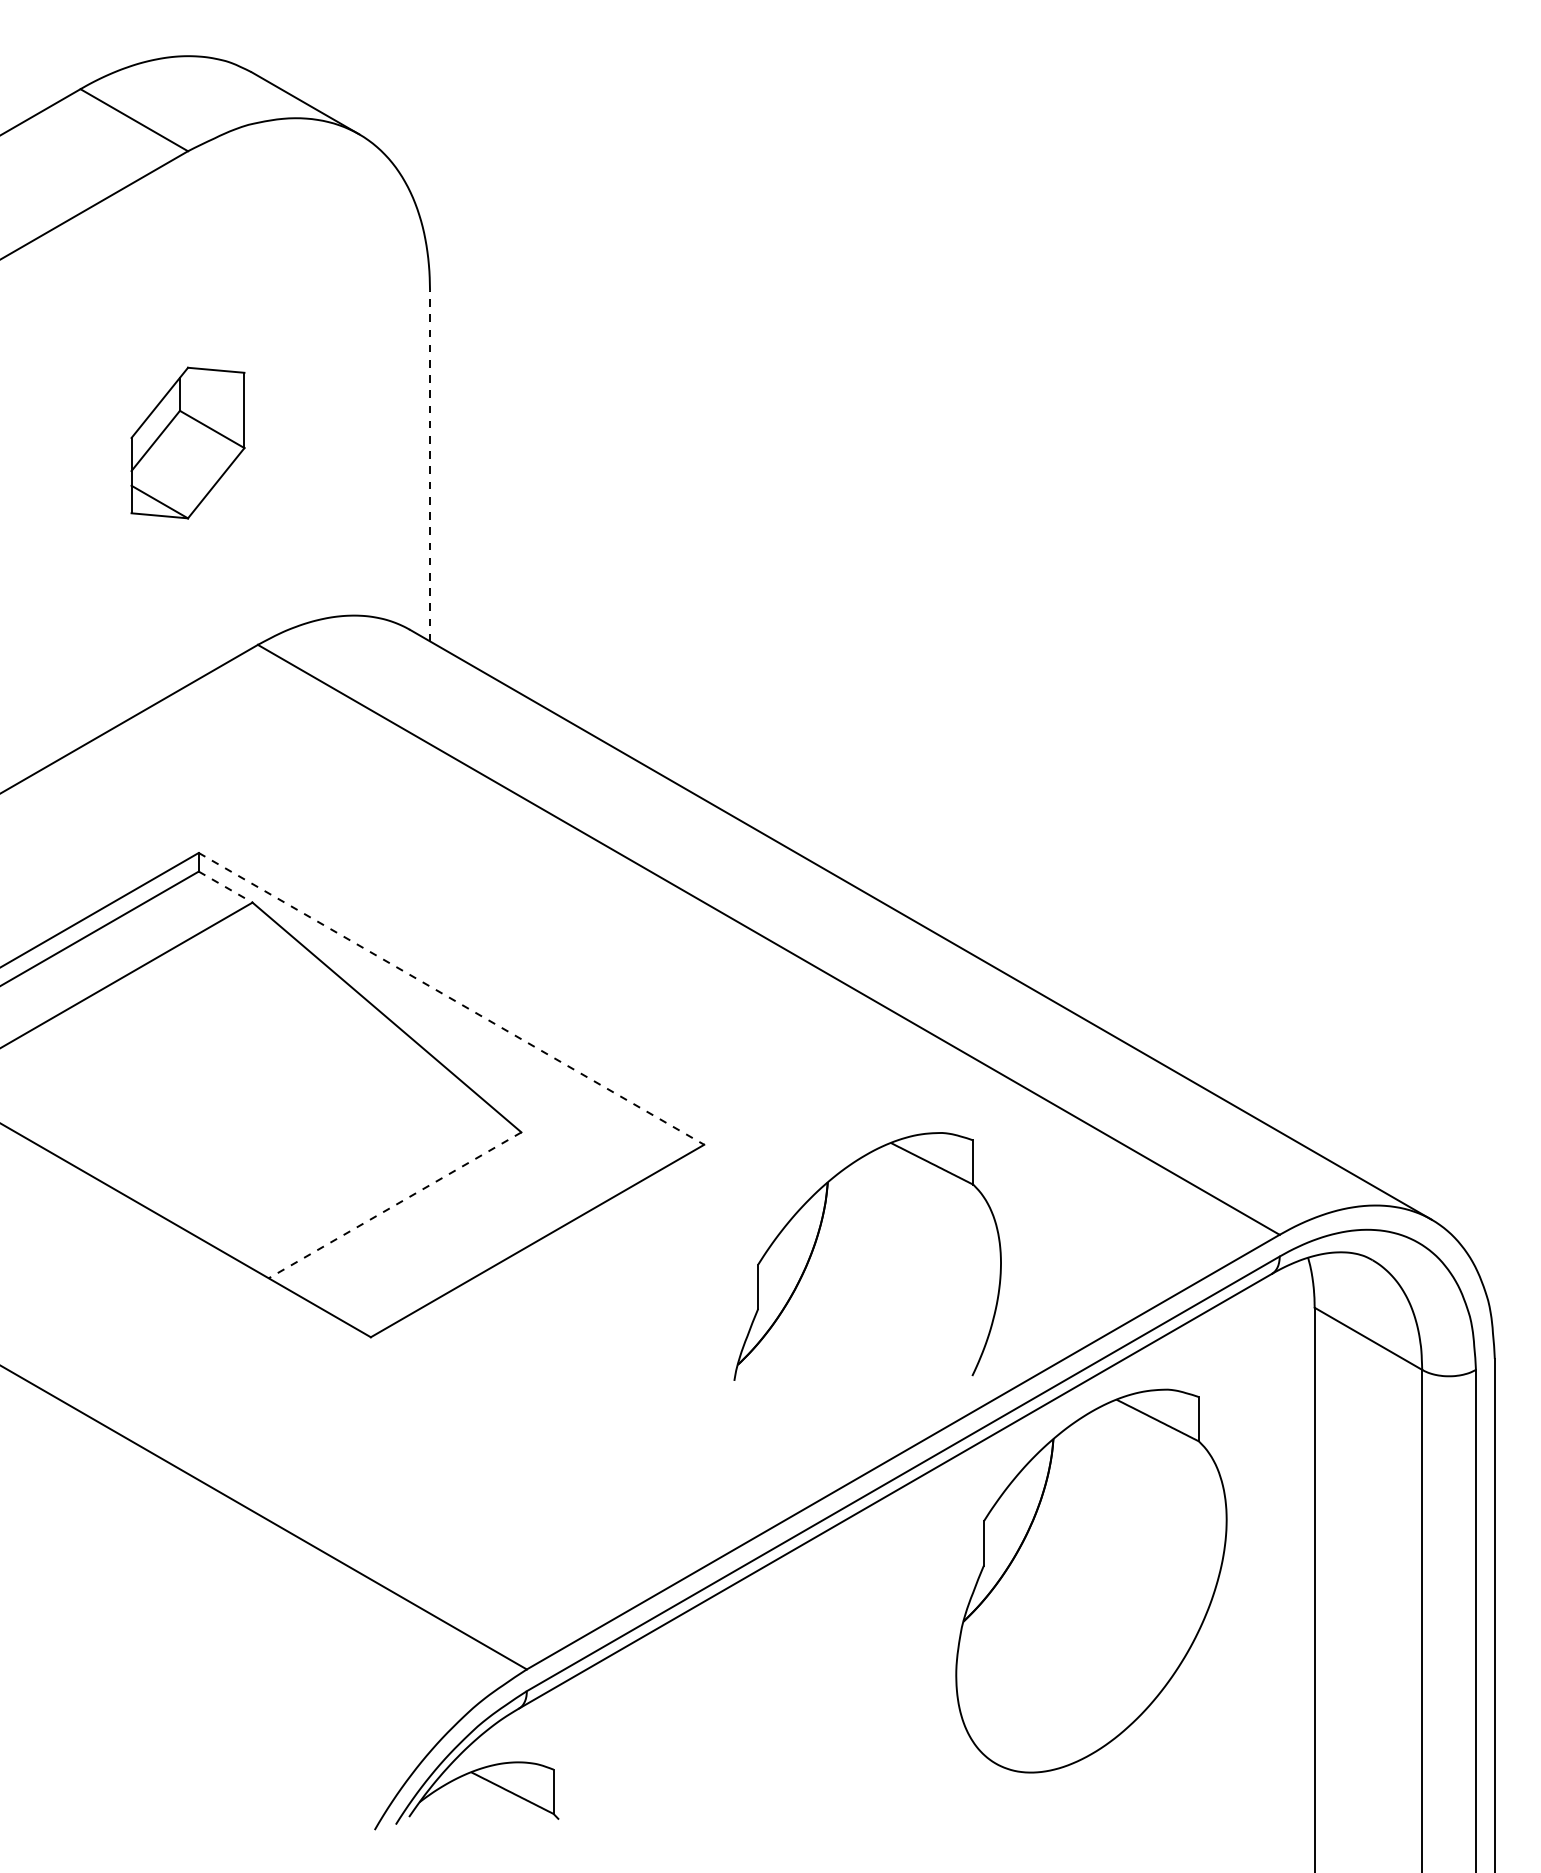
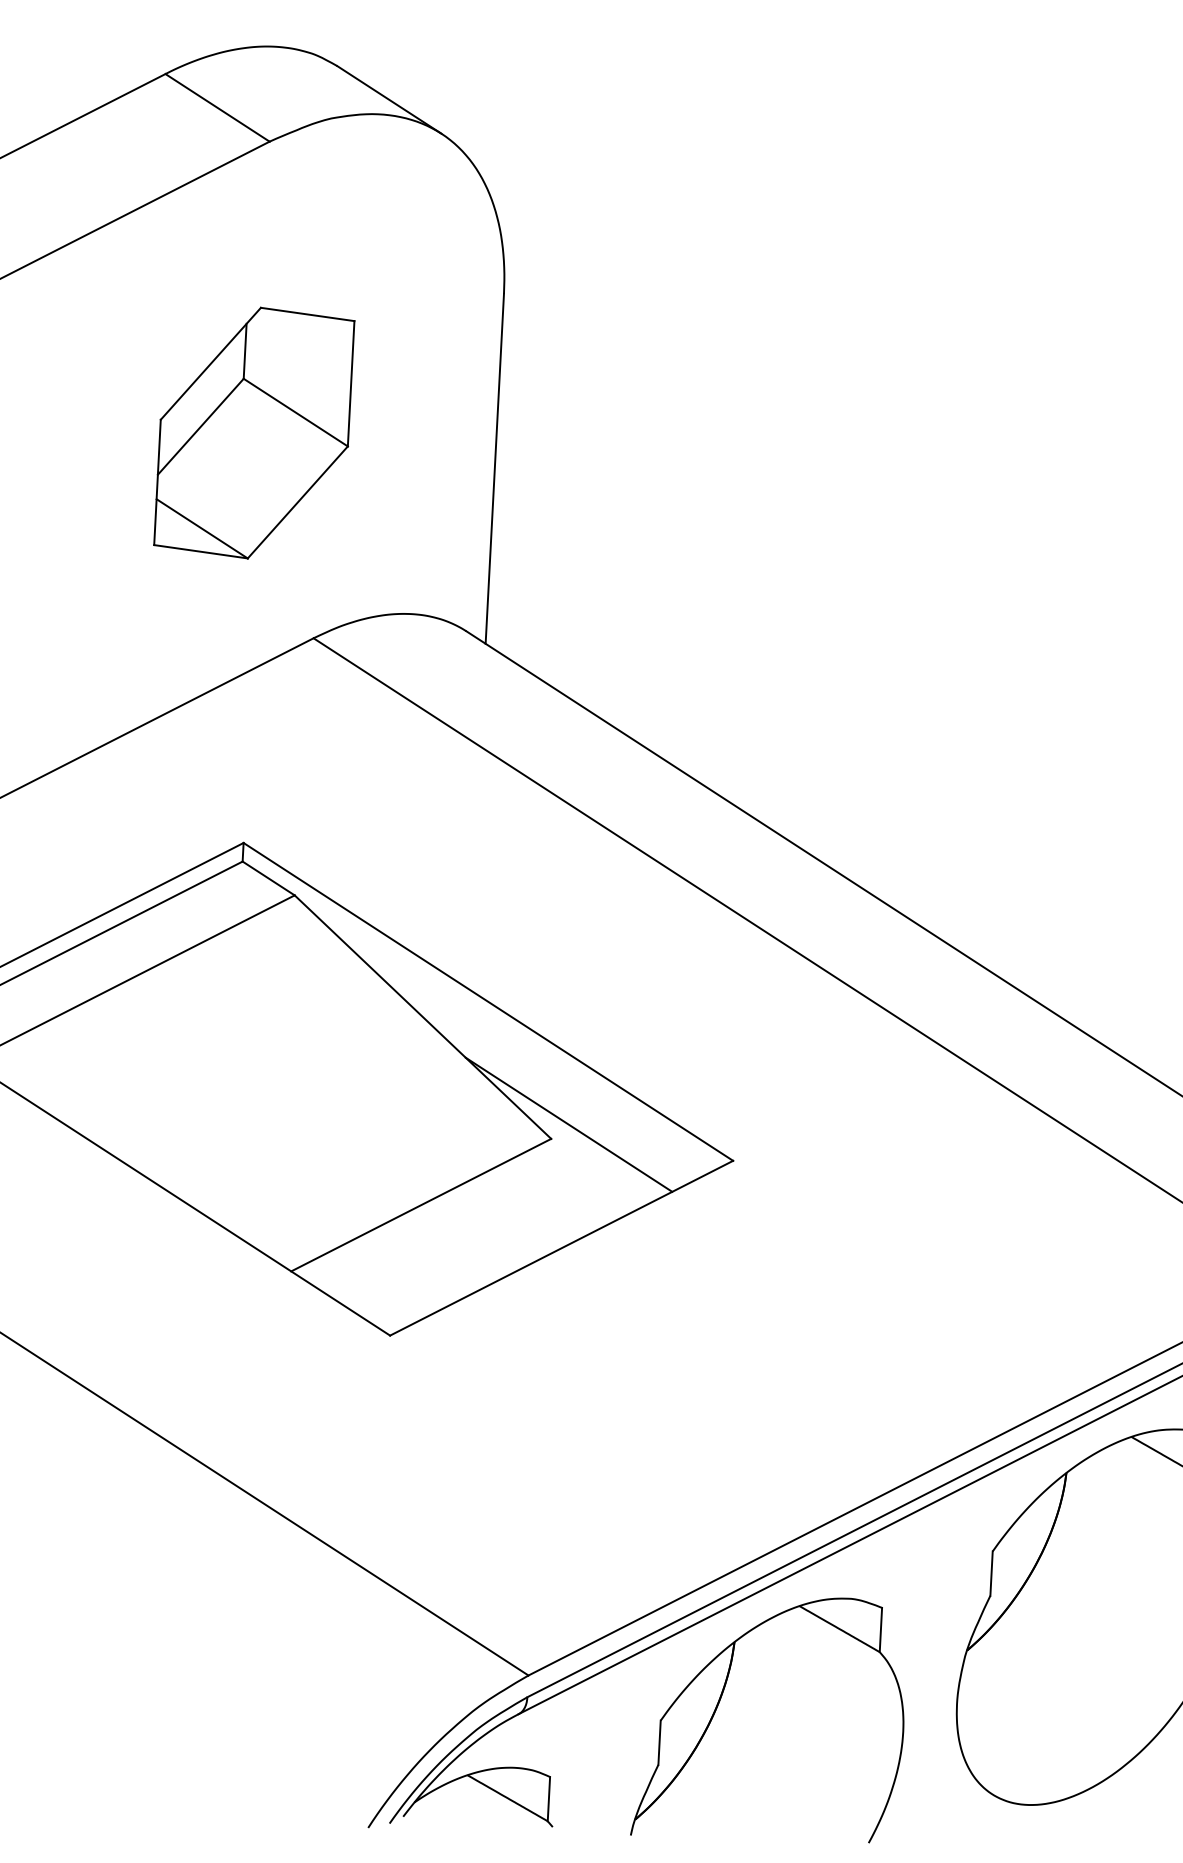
part: (187, 442) -> (253, 432), size x1.67
line: (430, 465) -> (495, 468), dashed -> solid
line: (226, 887) -> (269, 878), dashed -> solid
line: (451, 998) -> (488, 1001), dashed -> solid
line: (538, 1116) -> (569, 1123), added
line: (395, 1205) -> (421, 1205), dashed -> solid
part: (817, 1240) -> (721, 1699), moved

